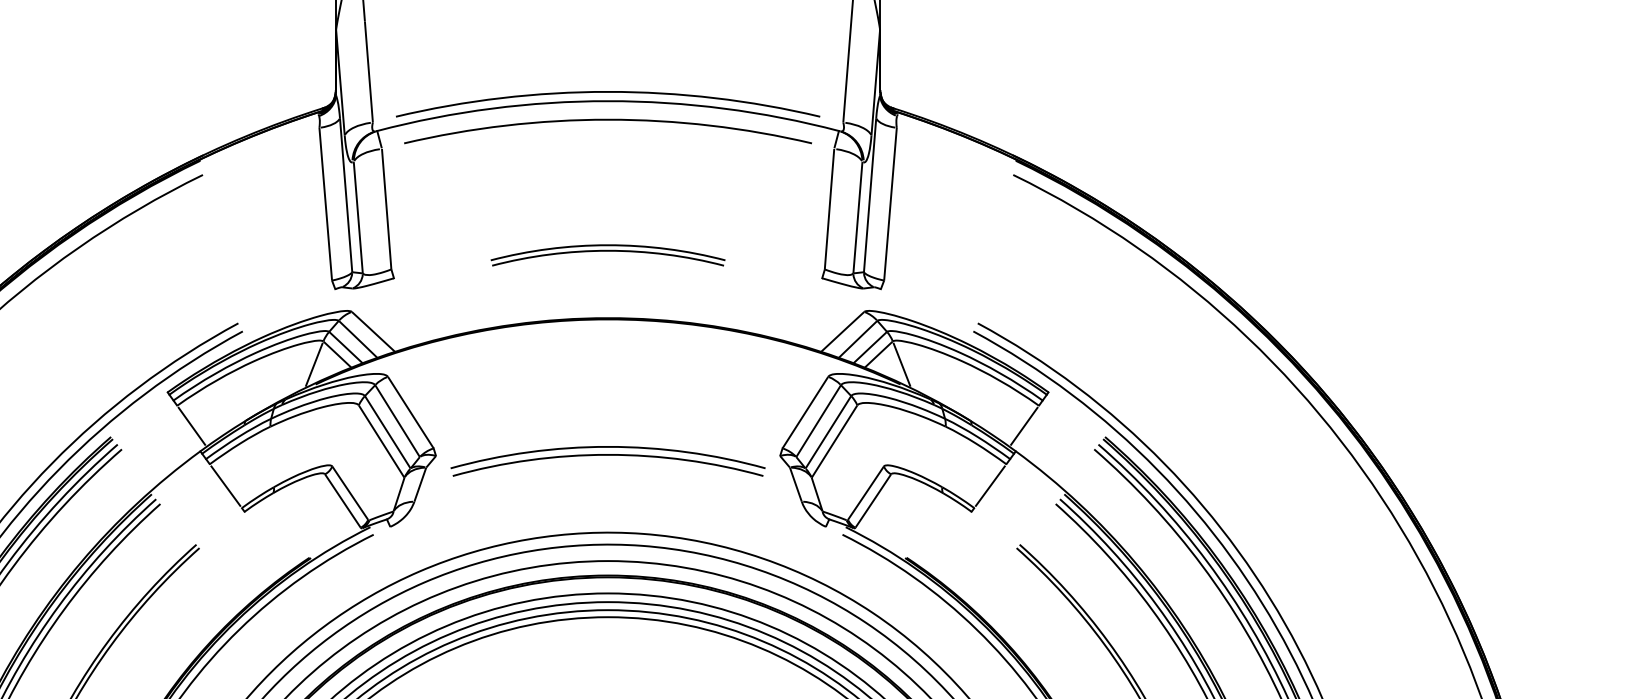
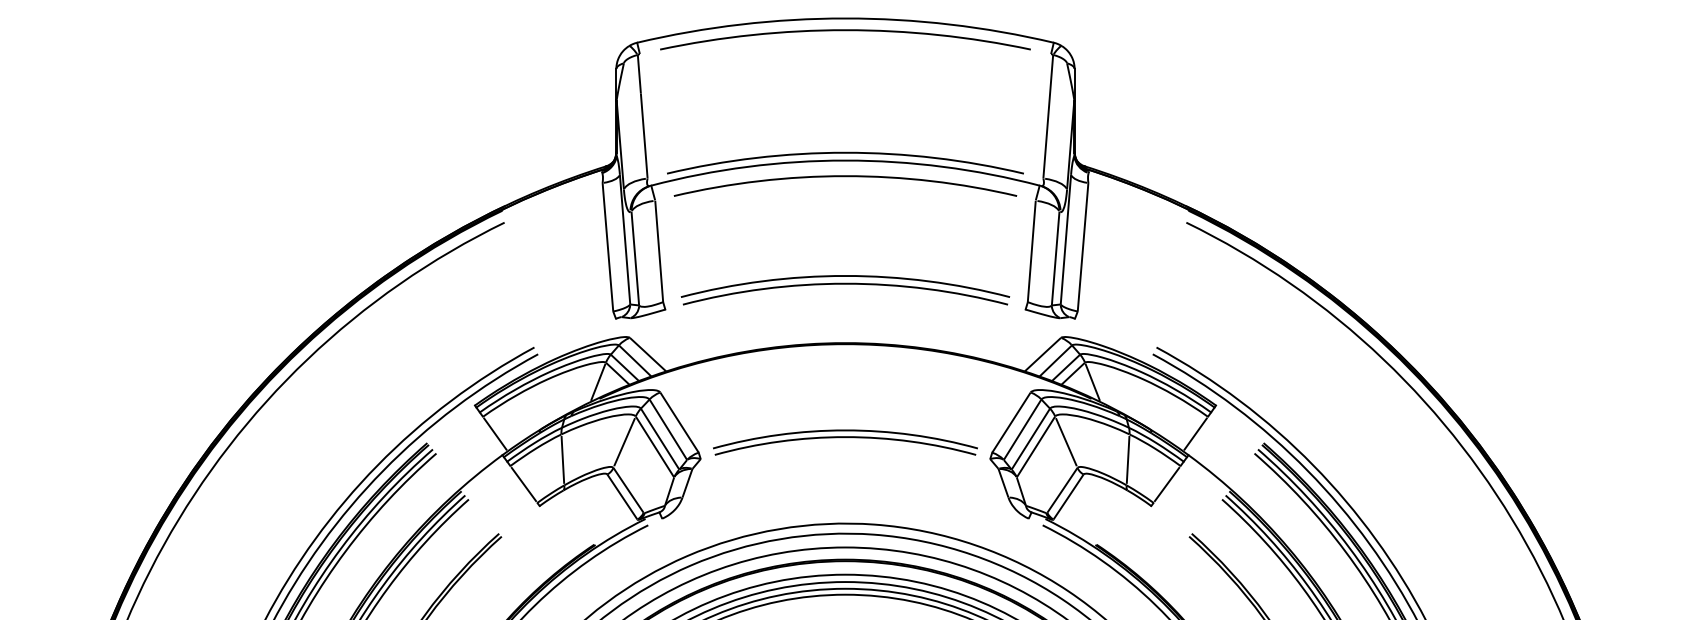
part: (608, 255) -> (845, 290), size x1.67
line: (345, 436) -> (624, 442), added
line: (870, 436) -> (1066, 442), added
line: (271, 456) -> (562, 459), added
line: (943, 456) -> (1127, 459), added
part: (608, 461) -> (845, 442), moved

